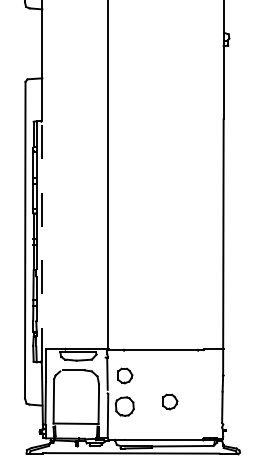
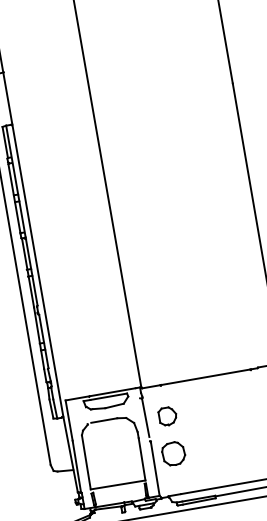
line: (41, 240) -> (37, 269), dashed -> solid
part: (170, 401) -> (228, 437), removed

